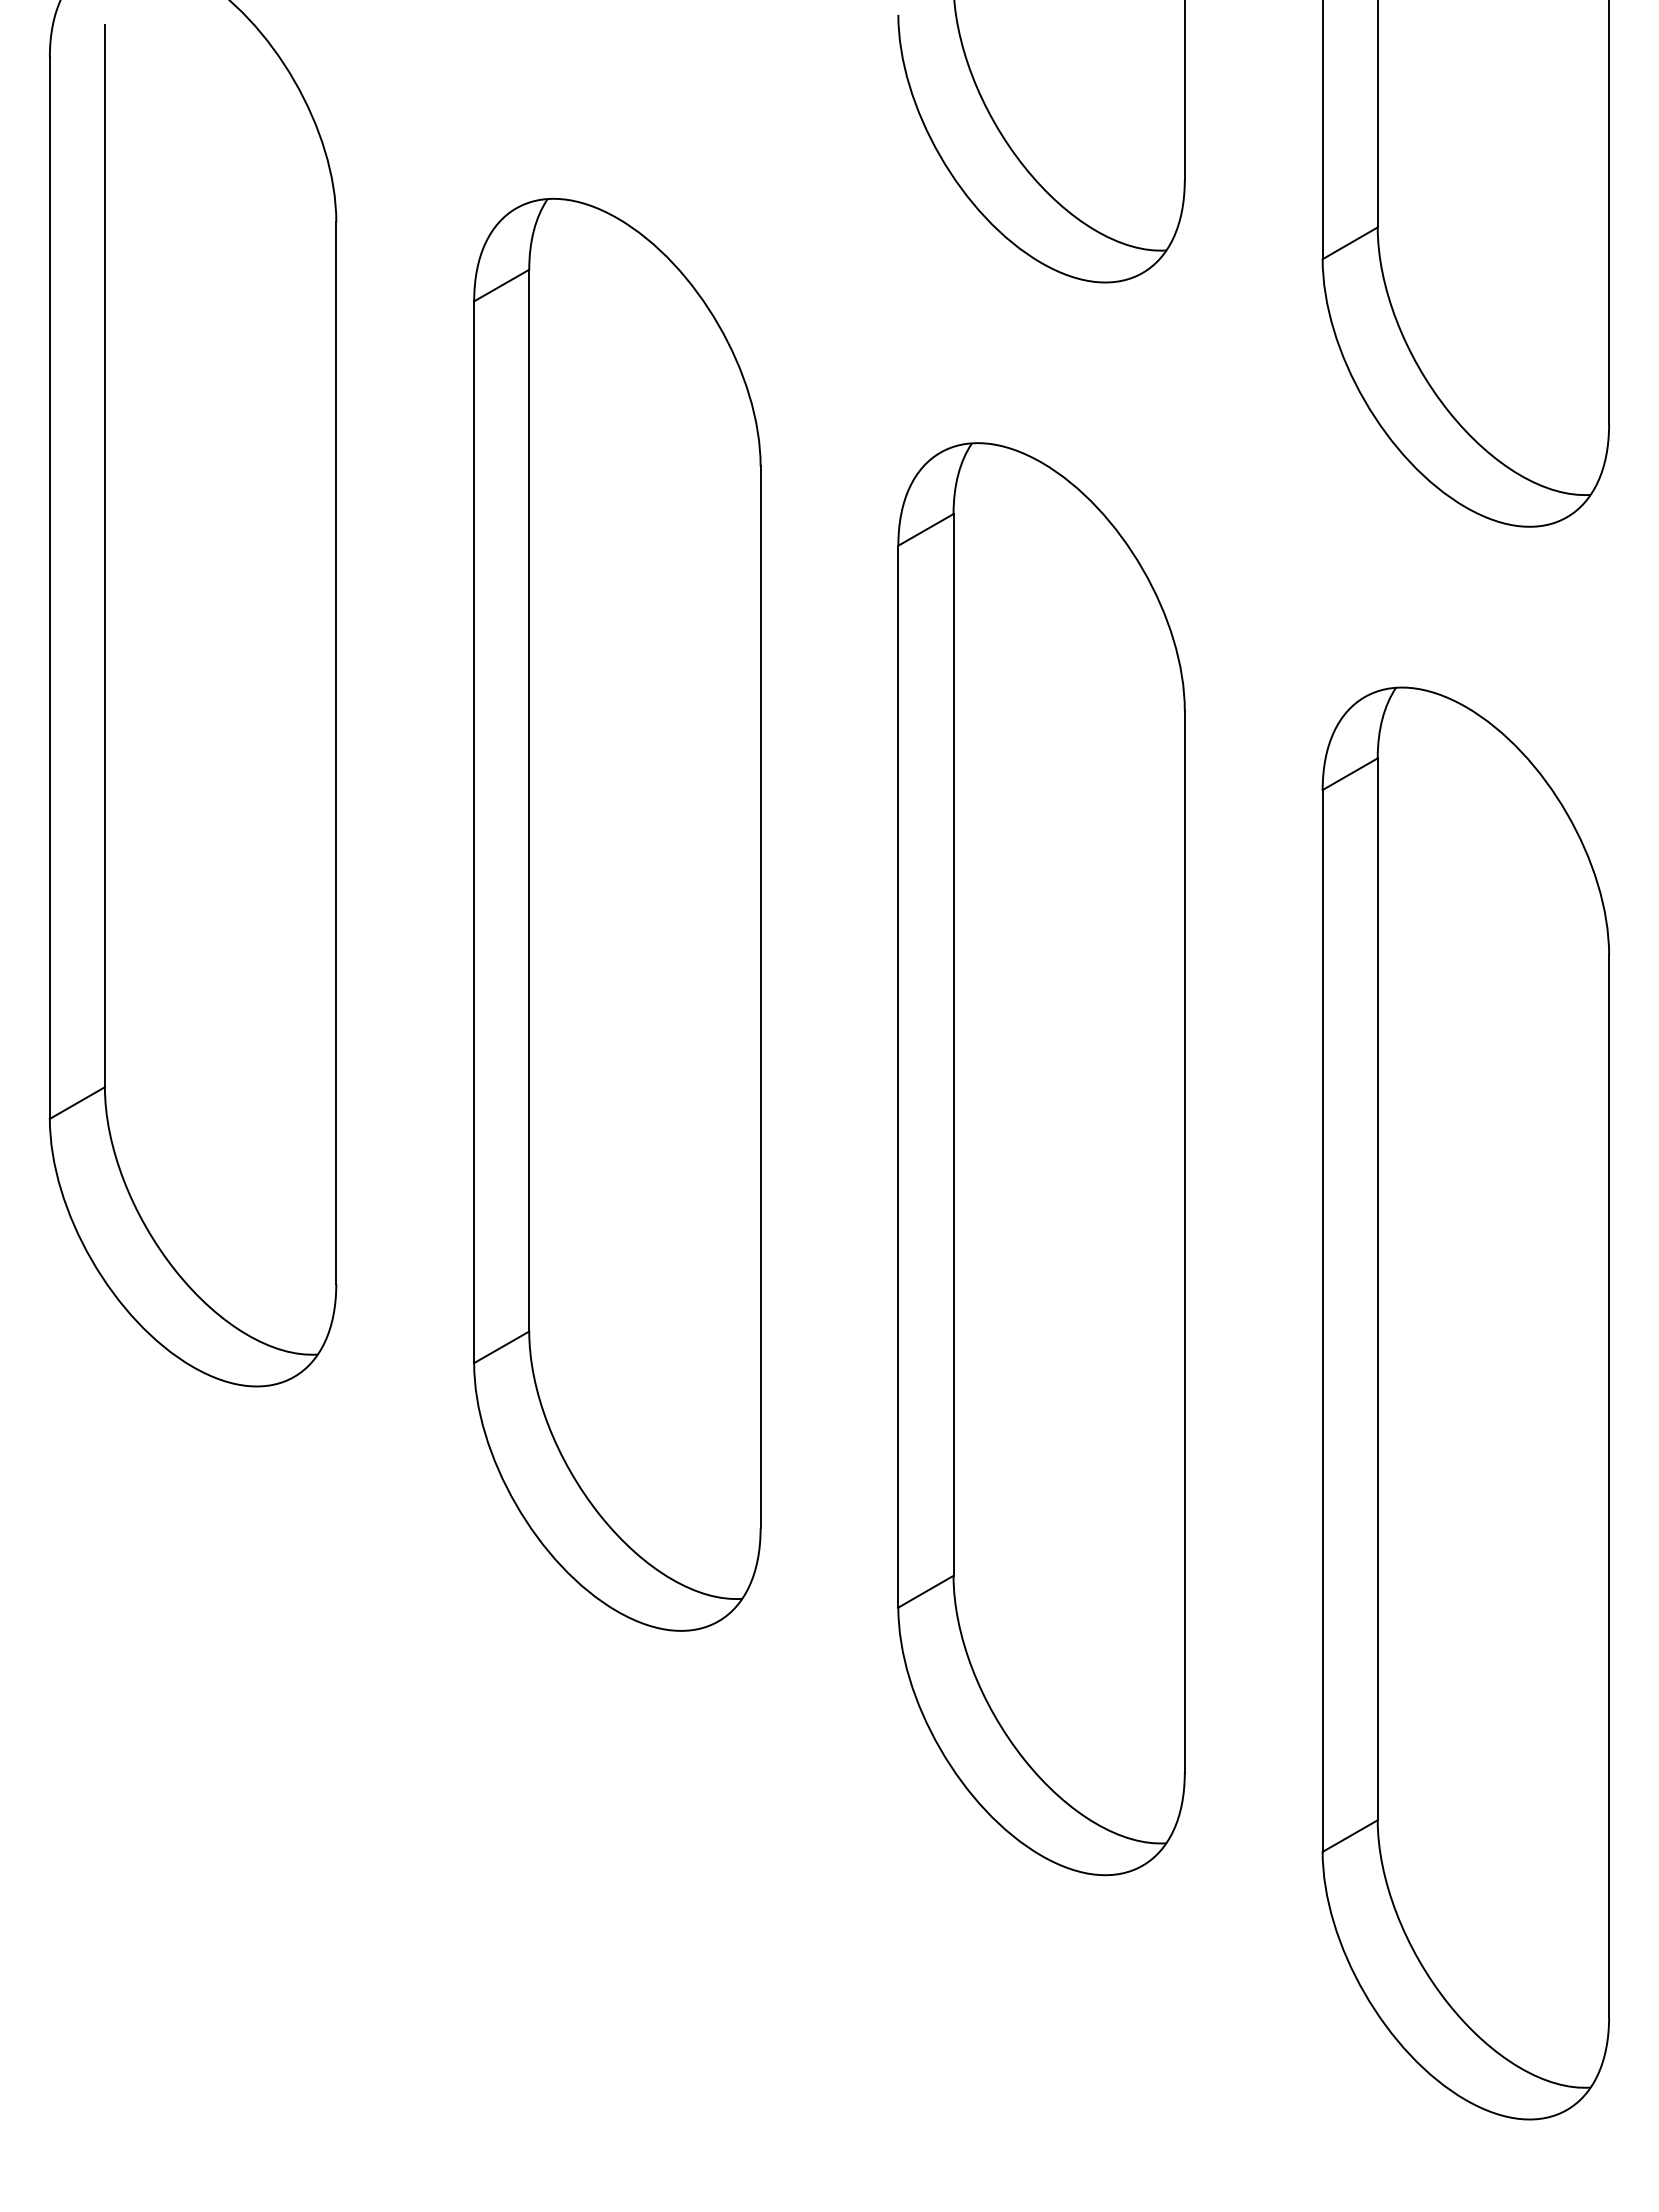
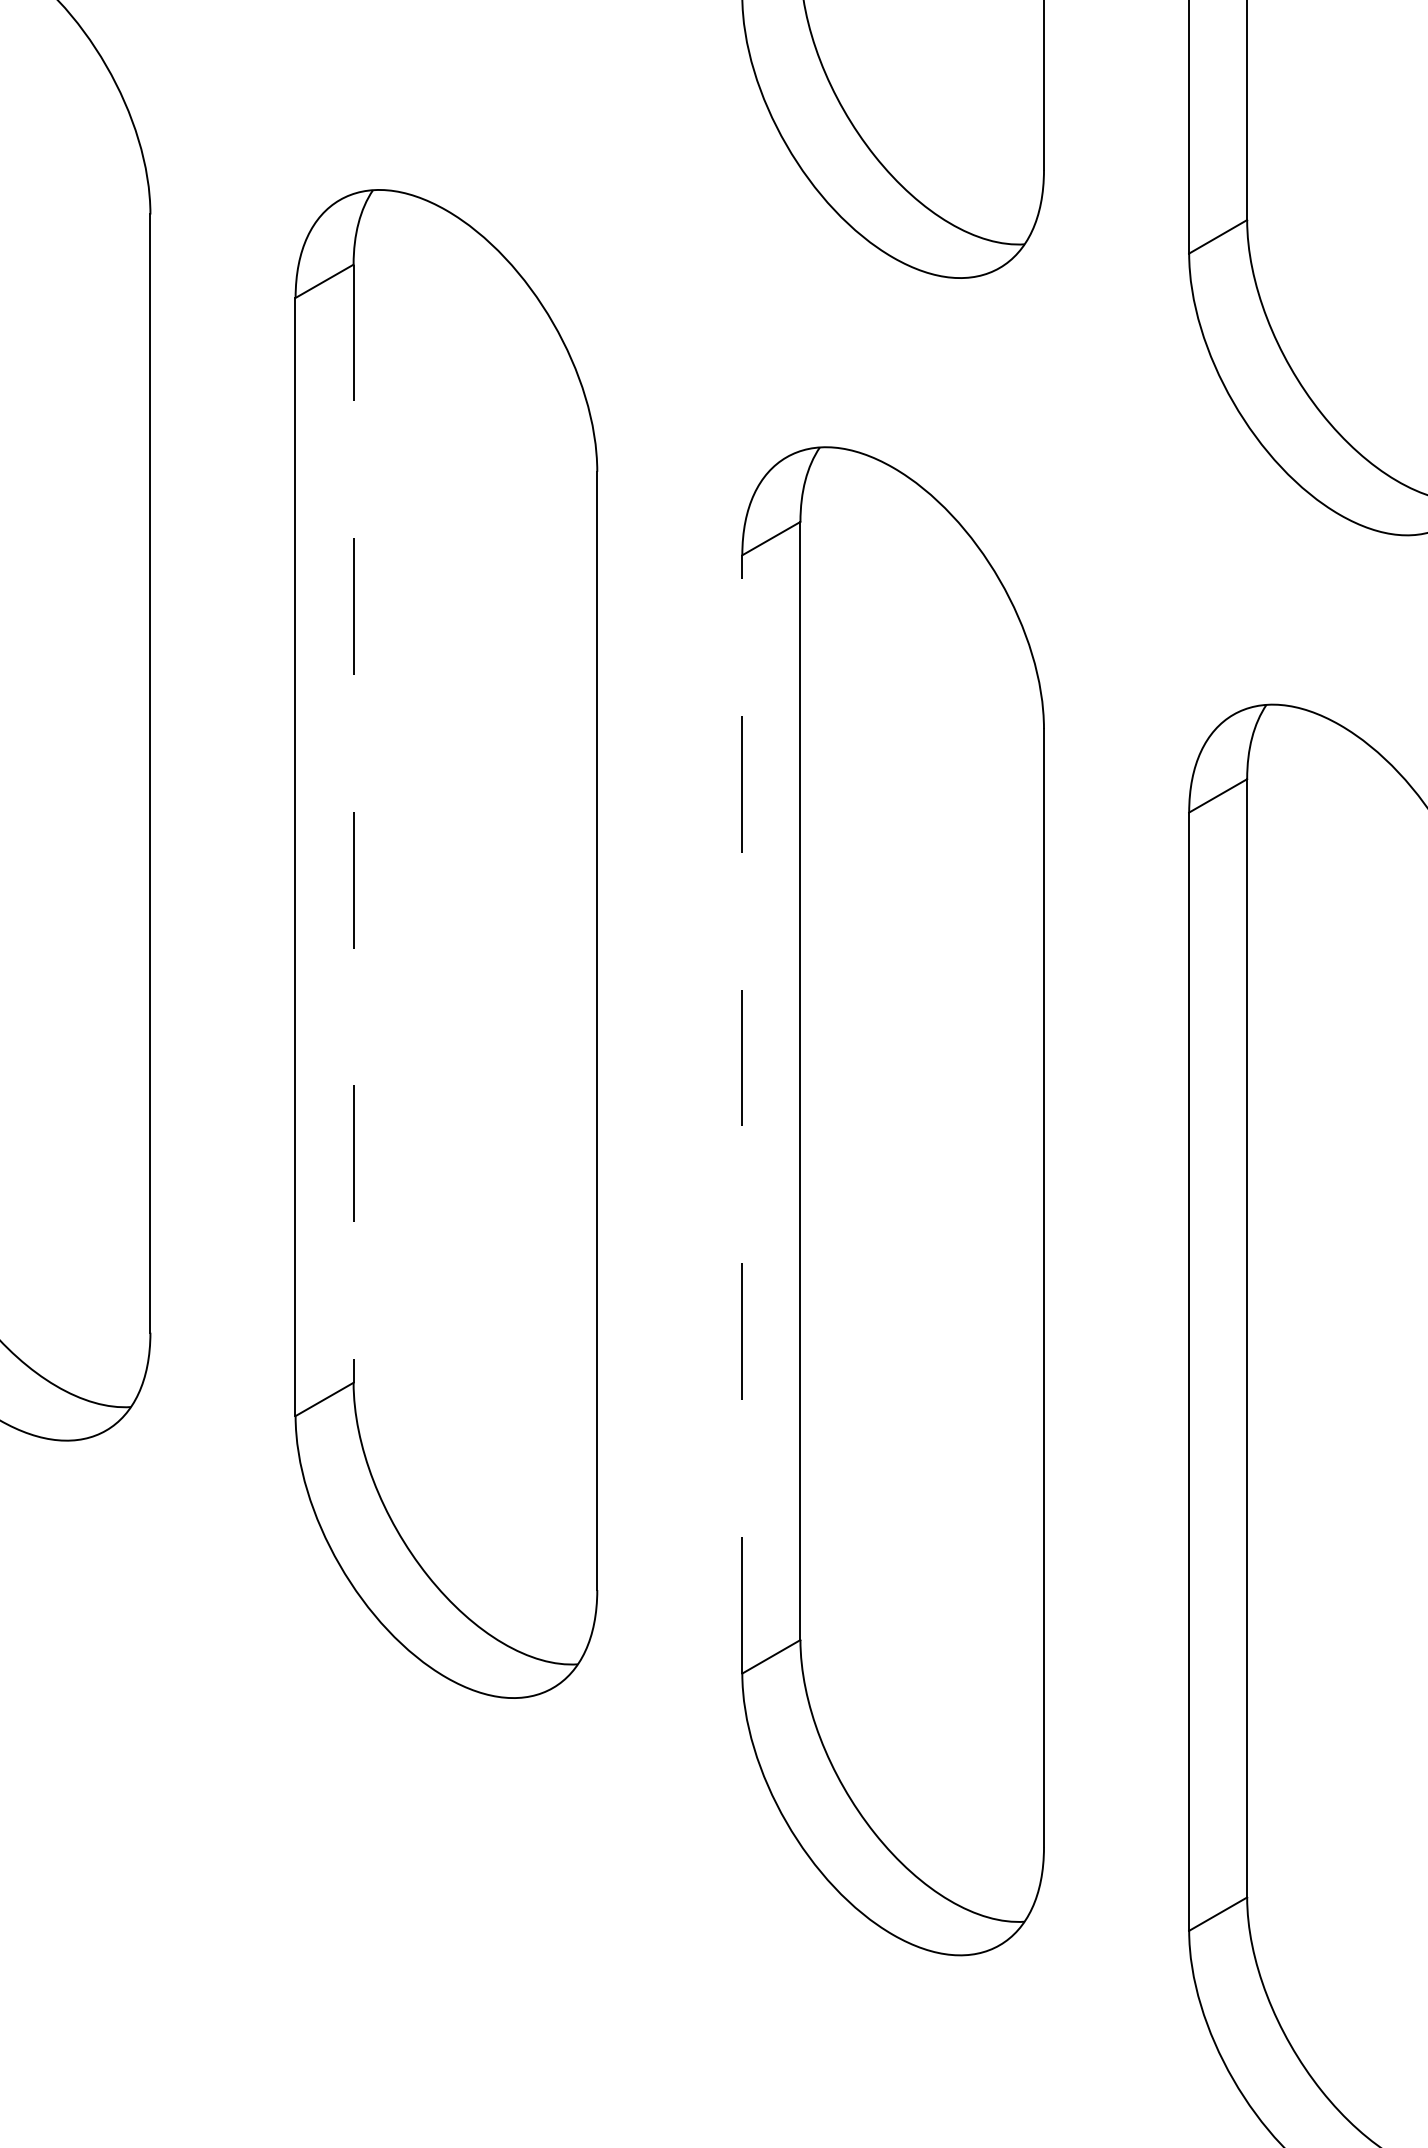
line: (529, 800) -> (353, 823), solid -> dashed
line: (898, 1076) -> (742, 1114), solid -> dashed

